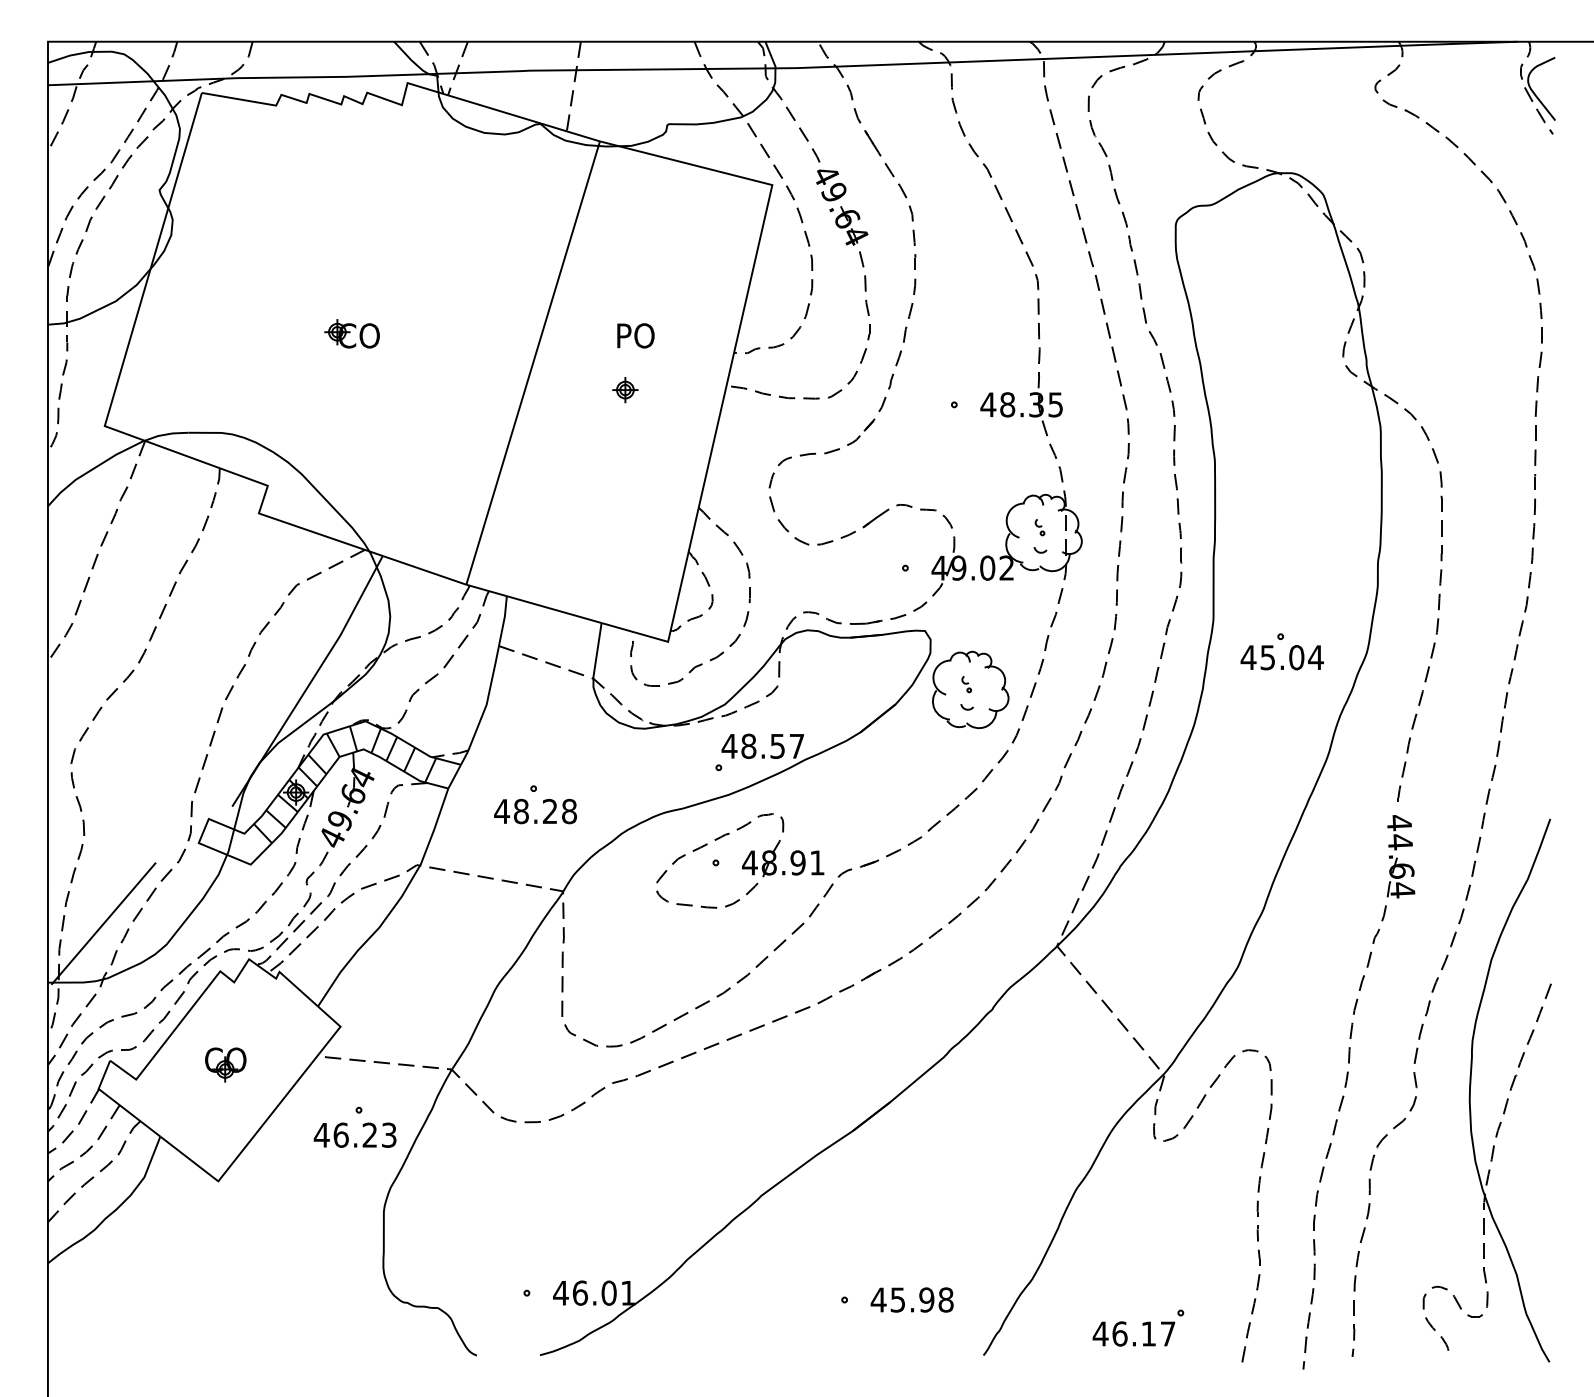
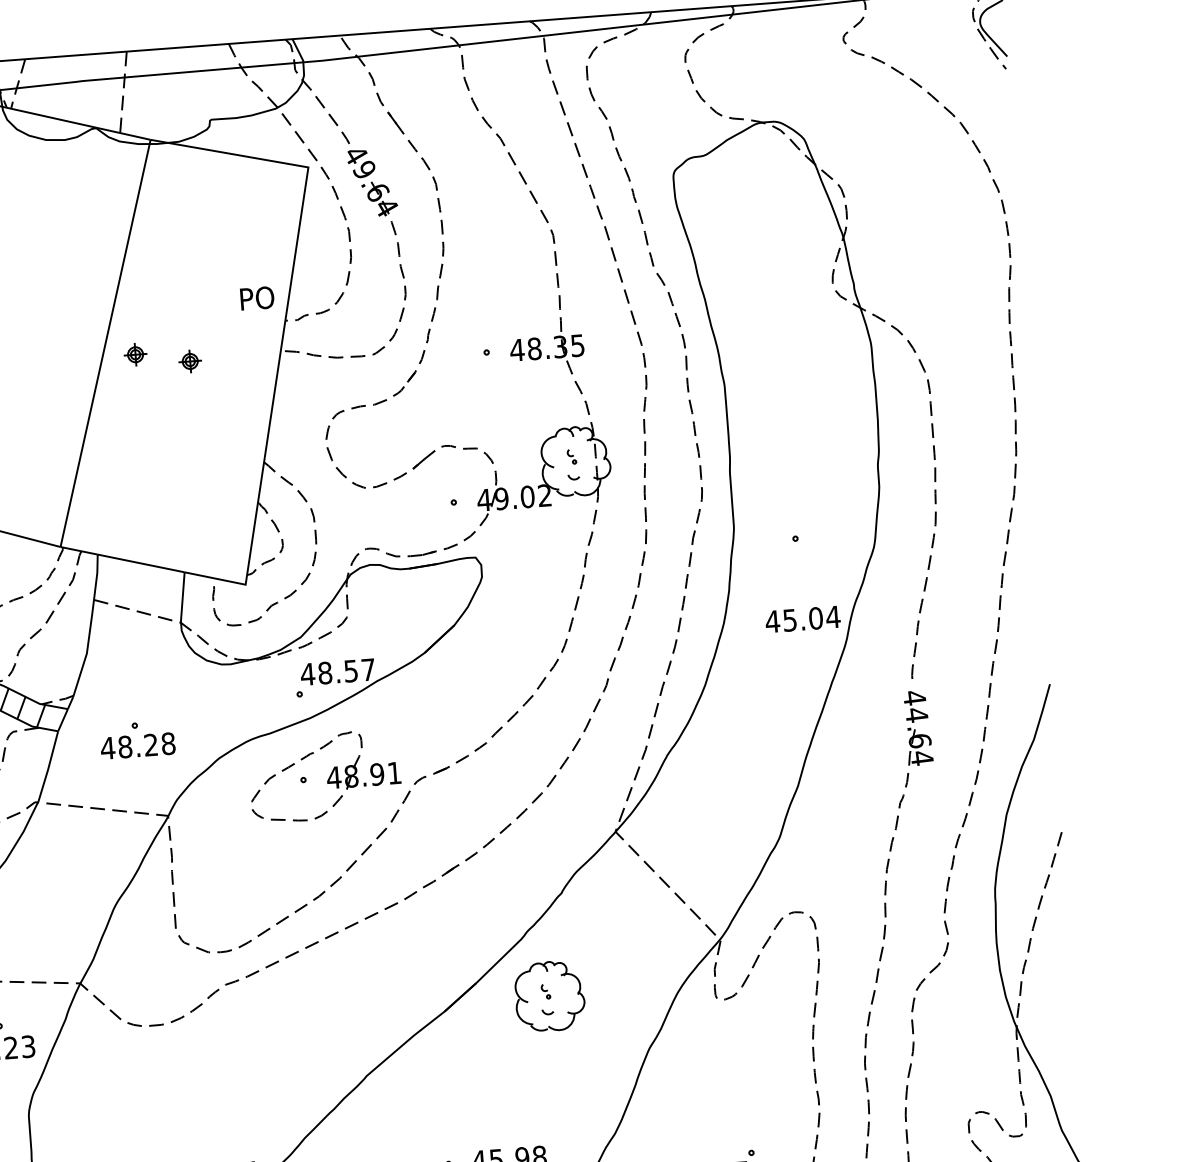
text: (635, 335) -> (256, 298), moved
part: (565, 378) -> (135, 355), added
text: (1281, 657) -> (802, 619), moved
part: (970, 689) -> (549, 995), moved

